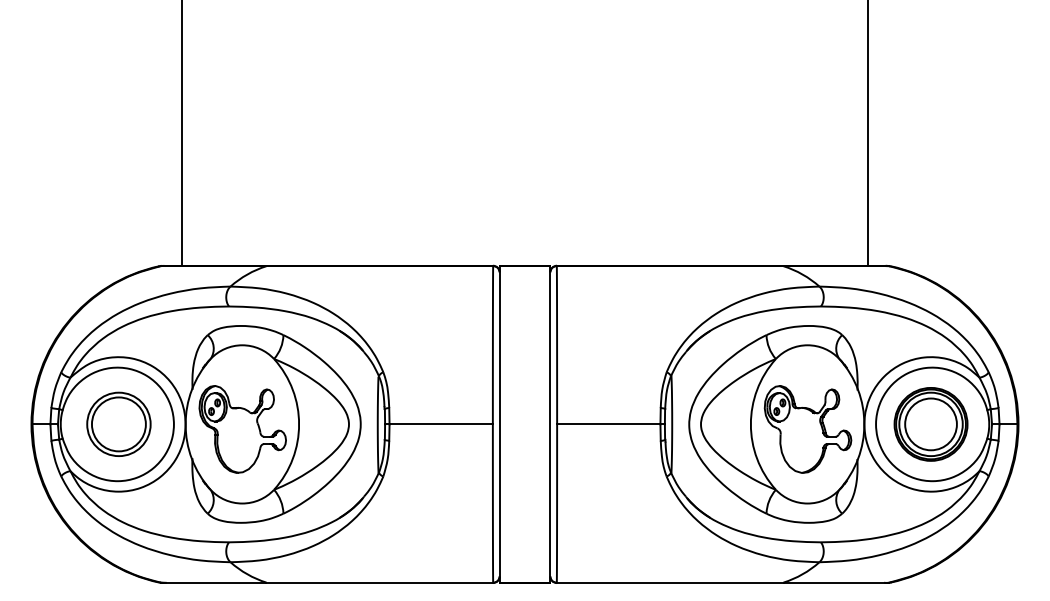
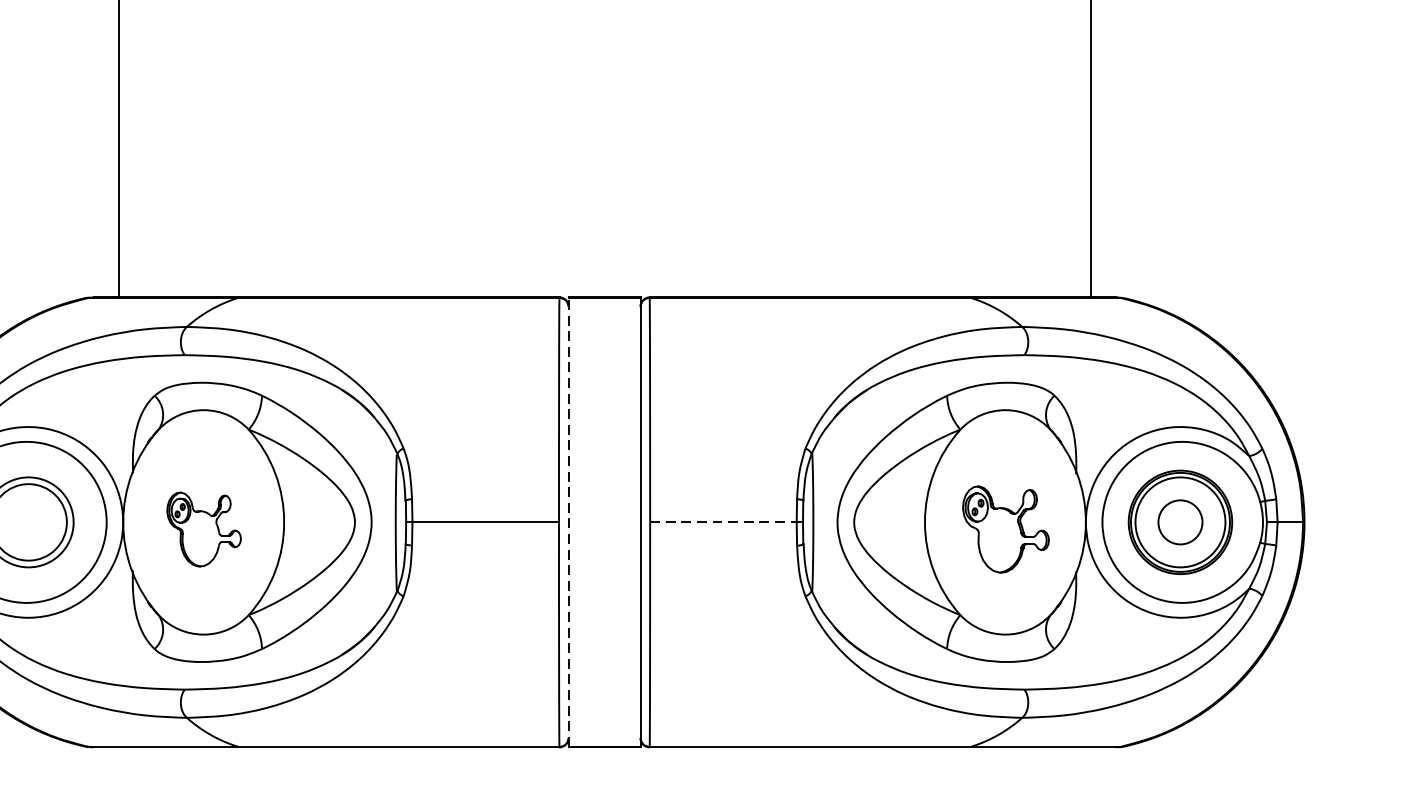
line: (499, 423) -> (568, 521), solid -> dashed
line: (608, 424) -> (723, 522), solid -> dashed
circle: (930, 424) -> (1179, 522), size x0.6
part: (242, 429) -> (203, 529), size x0.6
part: (807, 429) -> (1005, 529), size x0.7

